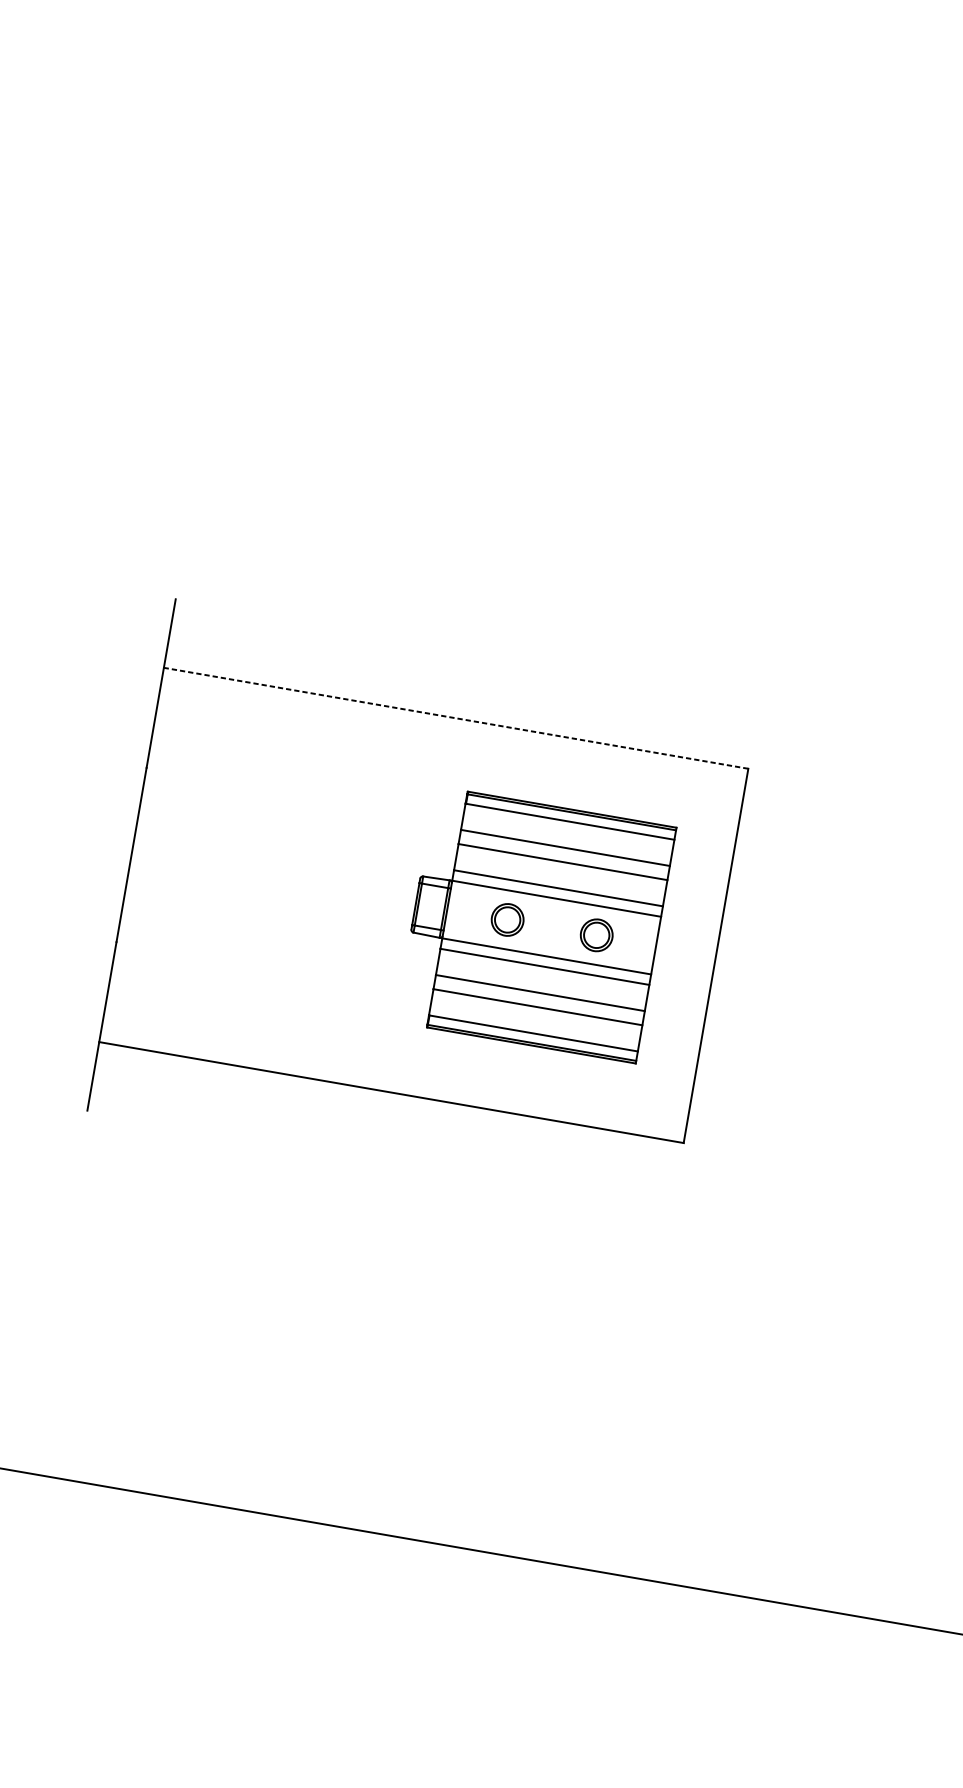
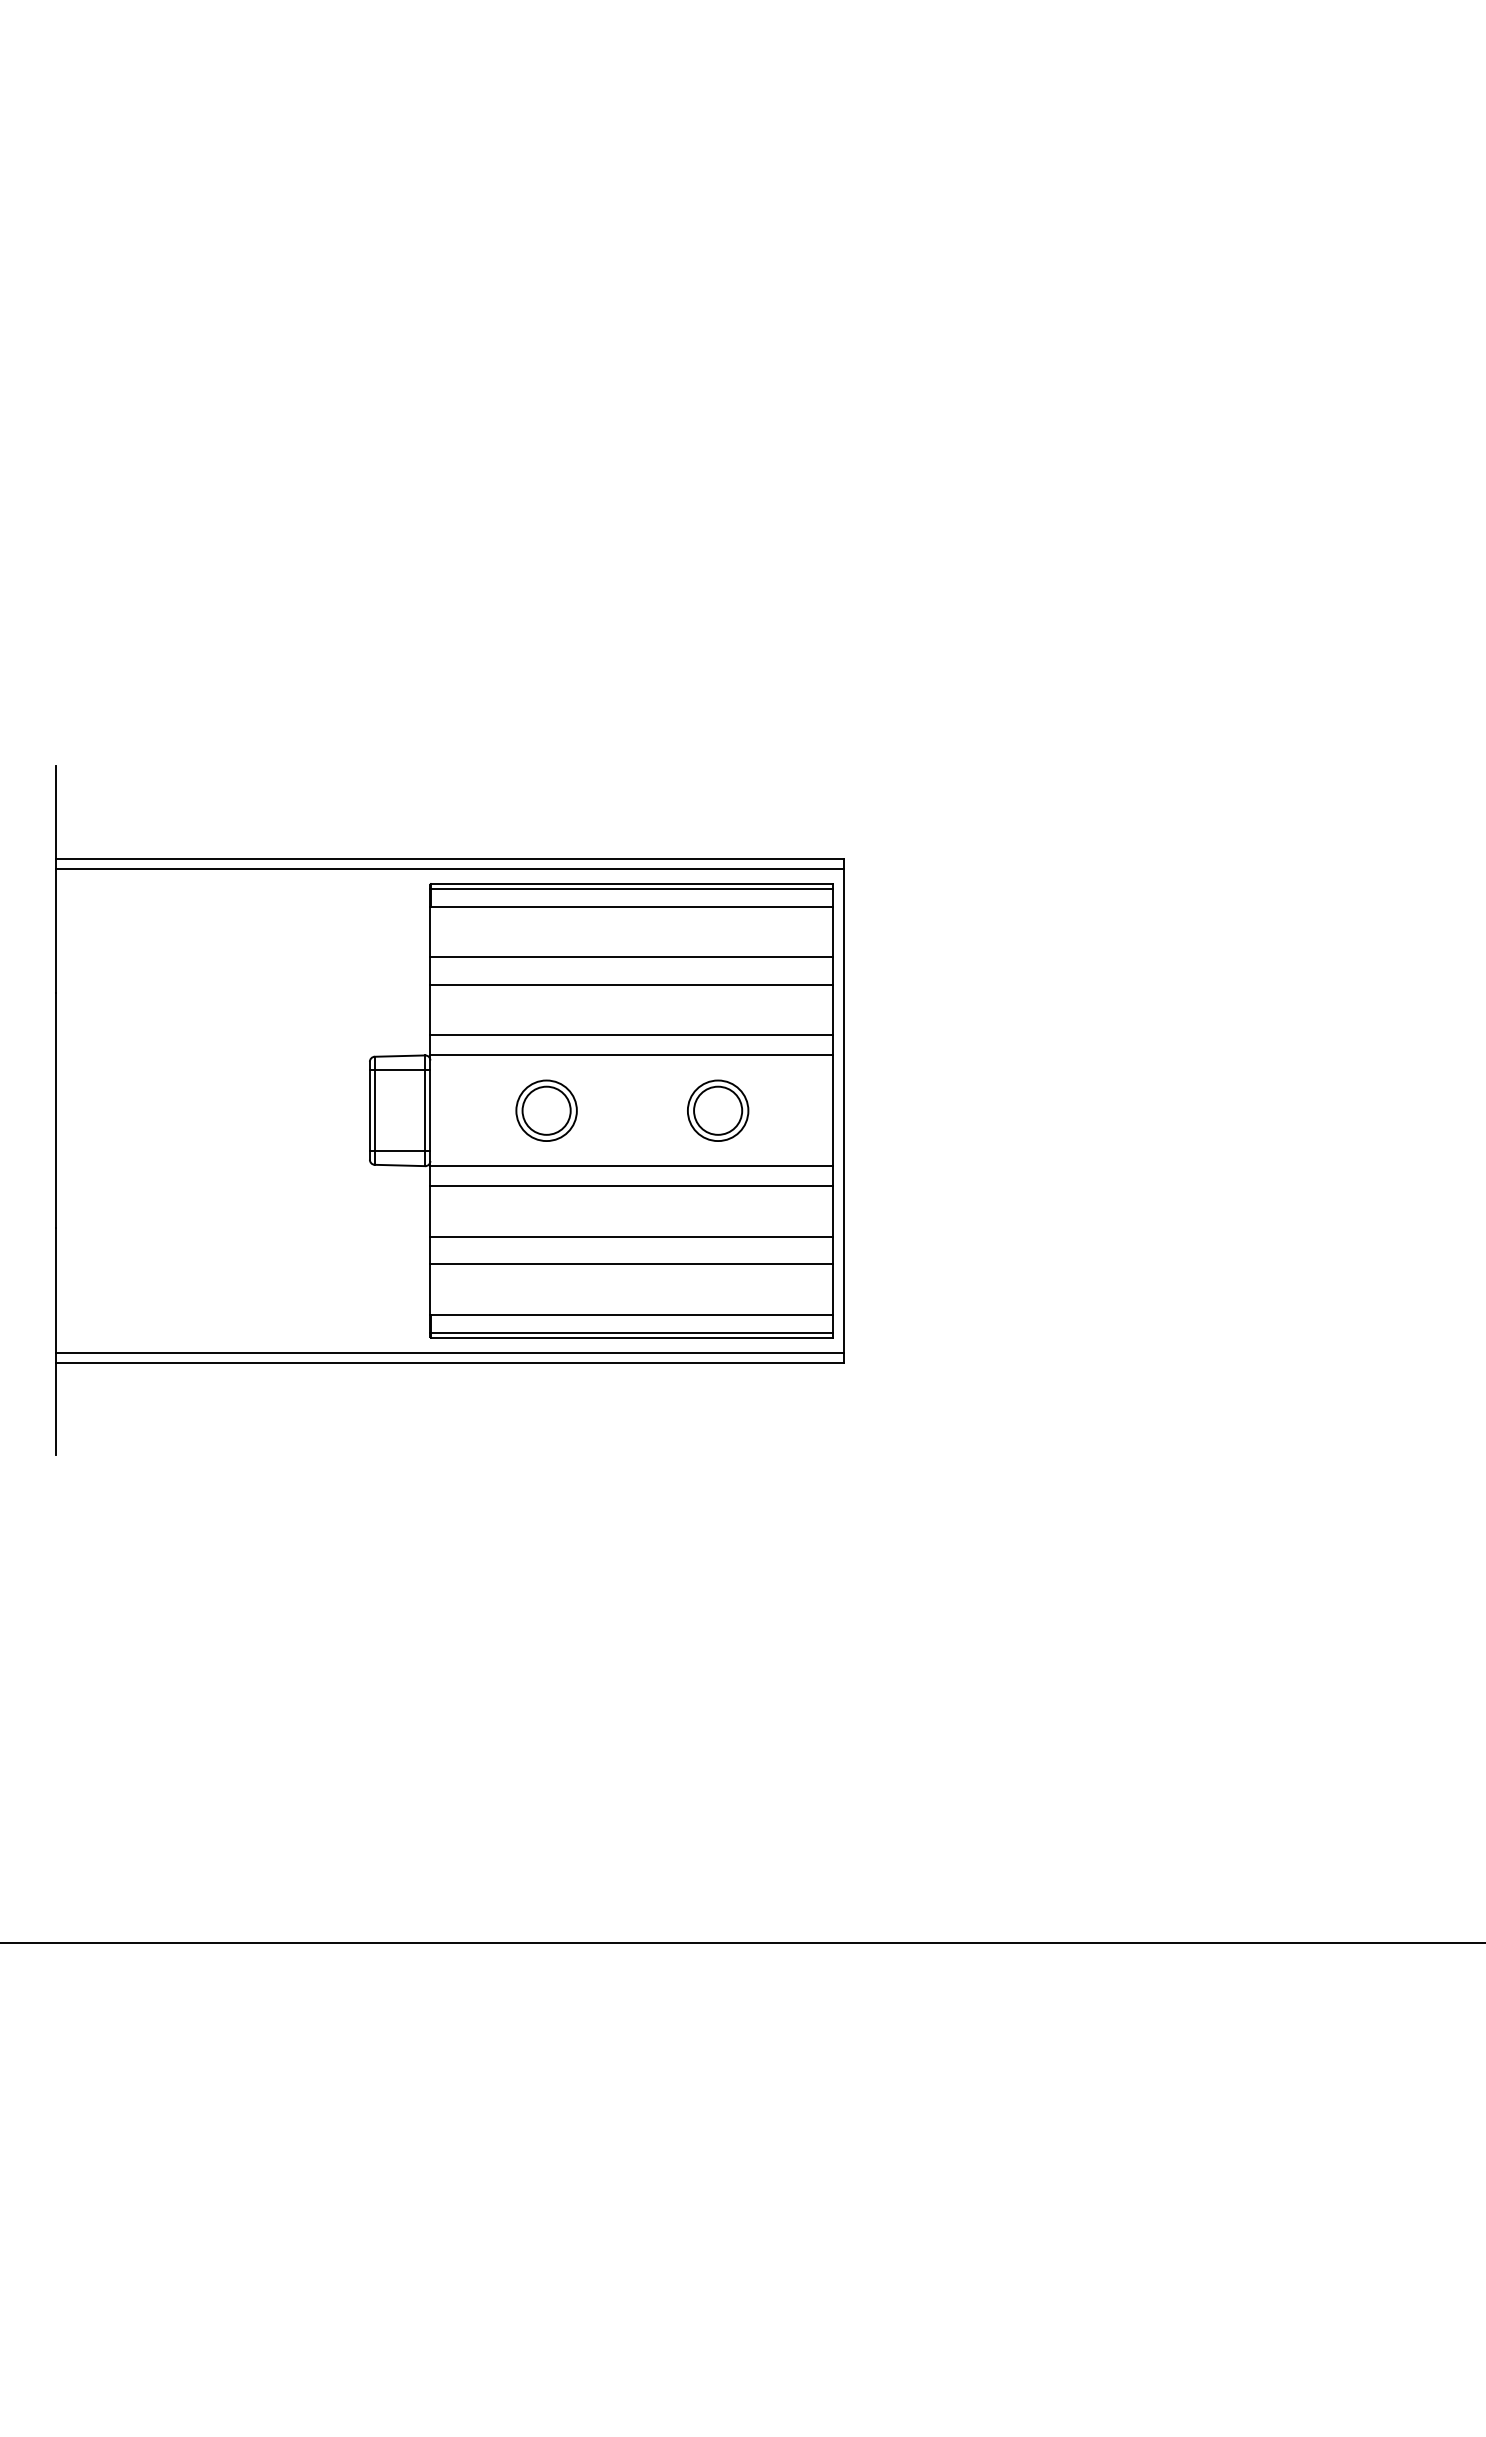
line: (456, 718) -> (450, 858), dashed -> solid
line: (454, 725) -> (449, 868), added
part: (536, 924) -> (601, 1110), size x1.43
line: (392, 1084) -> (449, 1352), added

